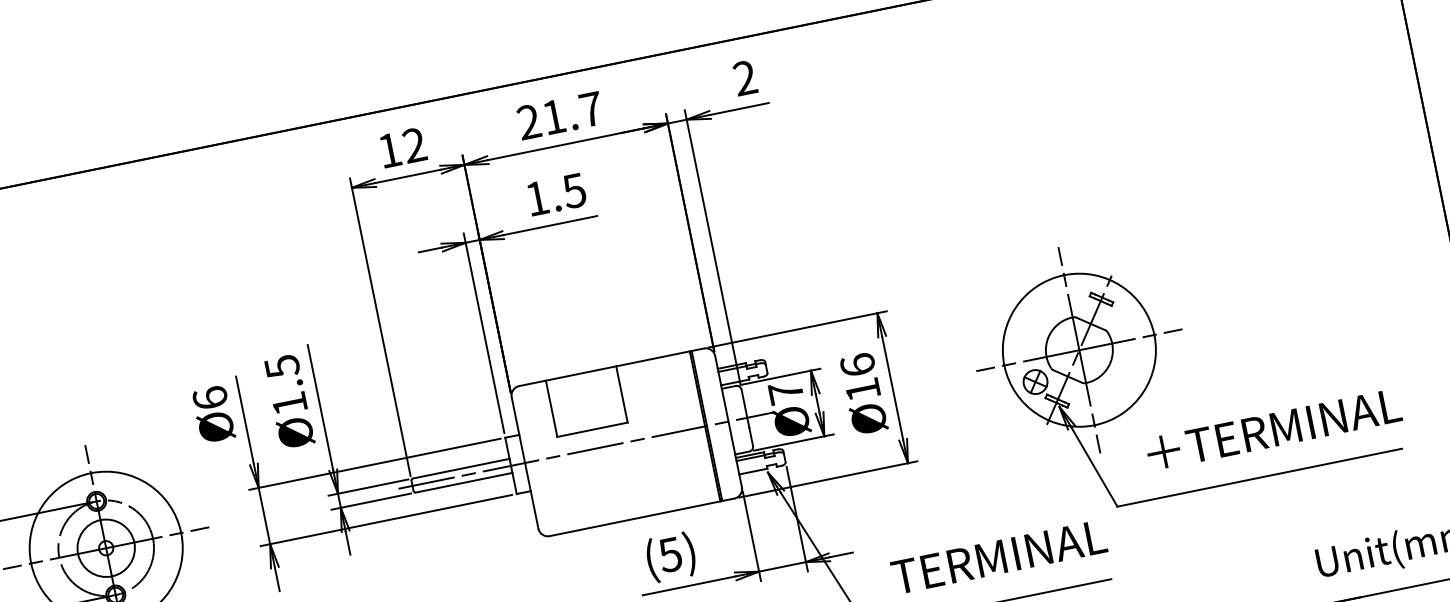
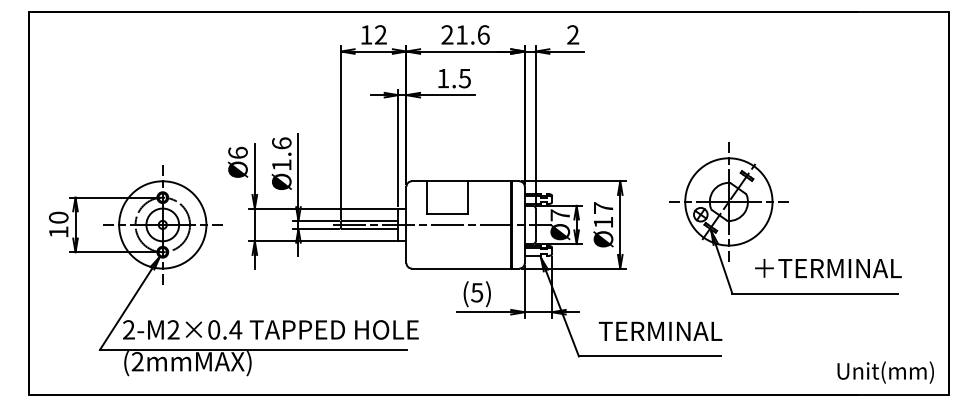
text: (590, 108) -> (483, 34), 21.7 -> 21.6
part: (1158, 353) -> (772, 212), moved
text: (857, 364) -> (603, 207), Ø16 -> Ø17
text: (281, 366) -> (281, 143), Ø1.5 -> Ø1.6

